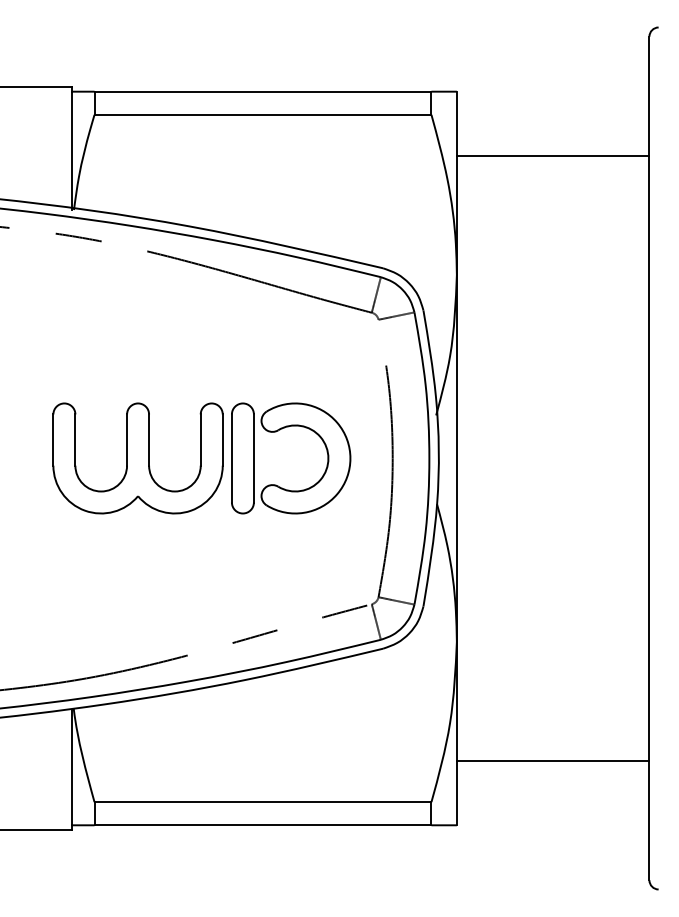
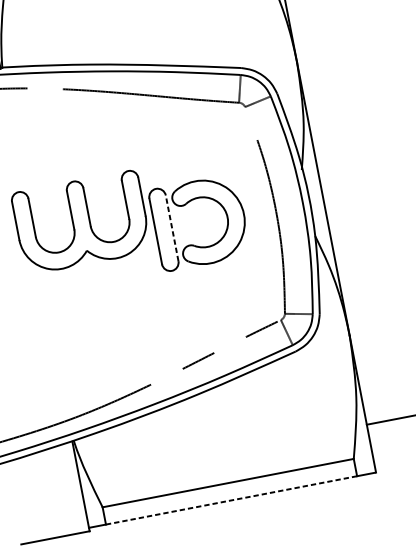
line: (253, 457) -> (171, 227), solid -> dashed
part: (137, 458) -> (81, 222), moved
line: (262, 825) -> (231, 500), solid -> dashed

